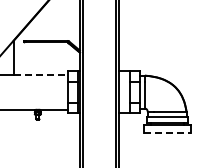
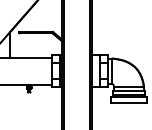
line: (41, 74) -> (32, 57), dashed -> solid
line: (167, 132) -> (129, 102), dashed -> solid

